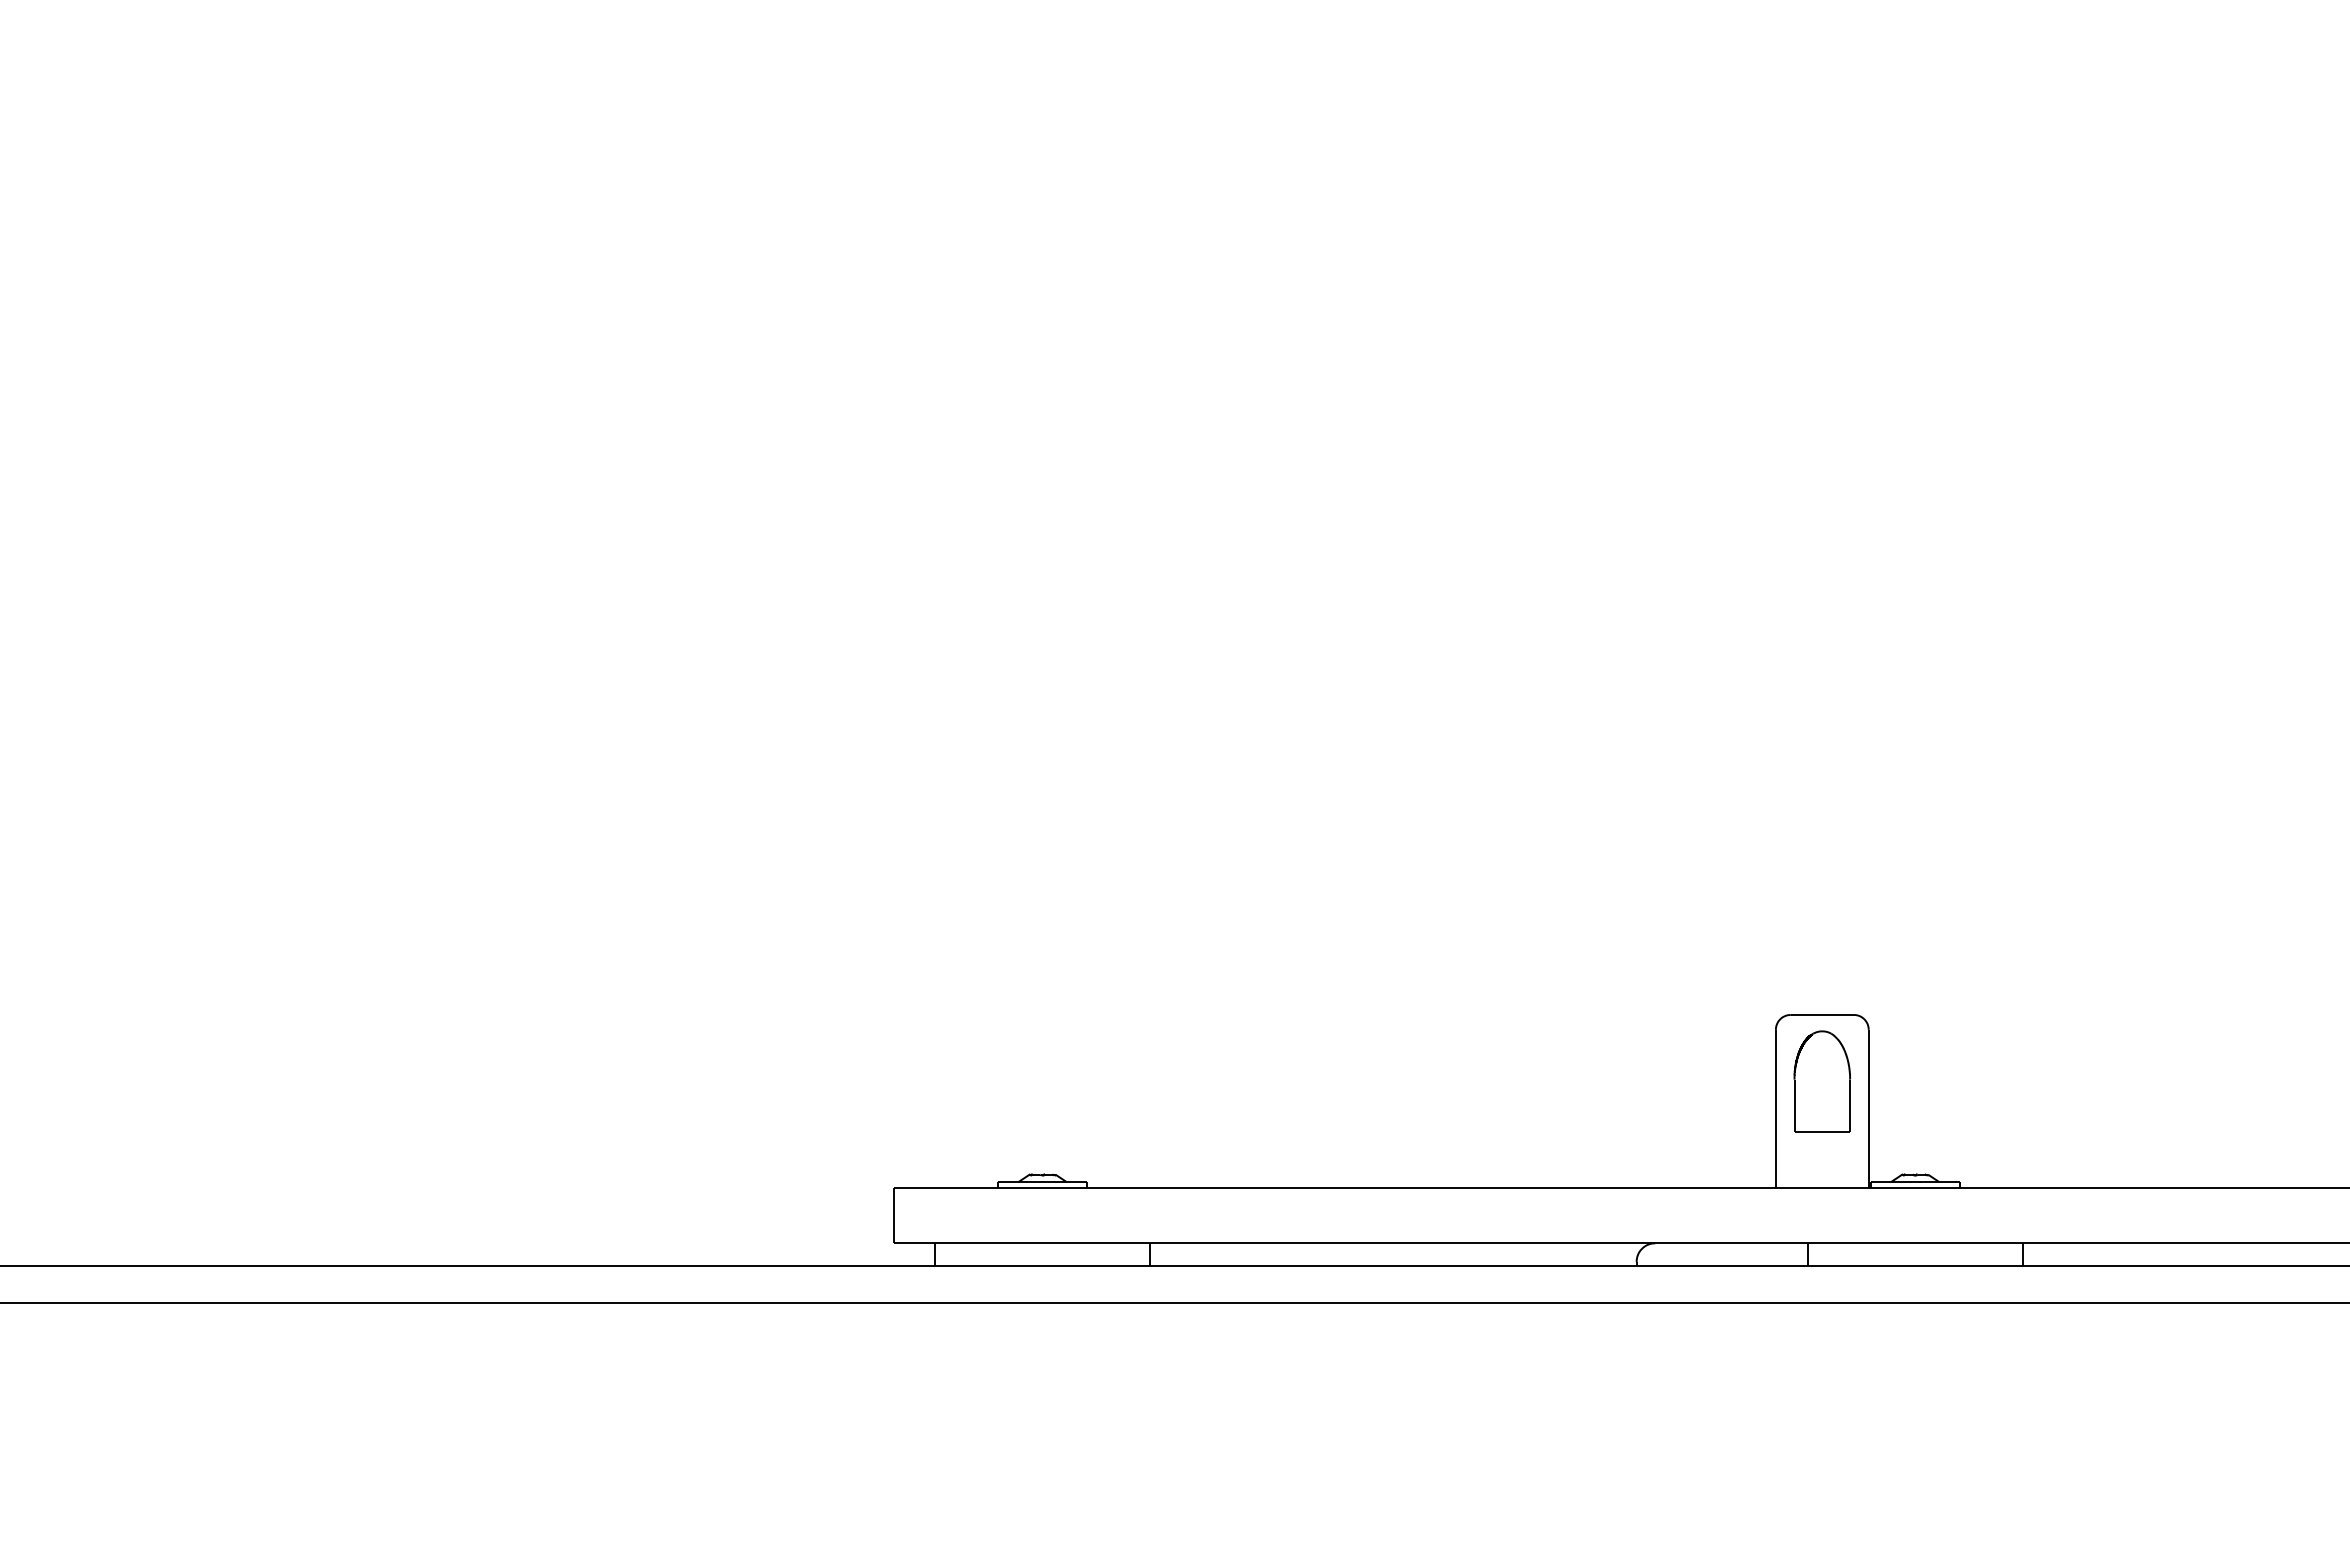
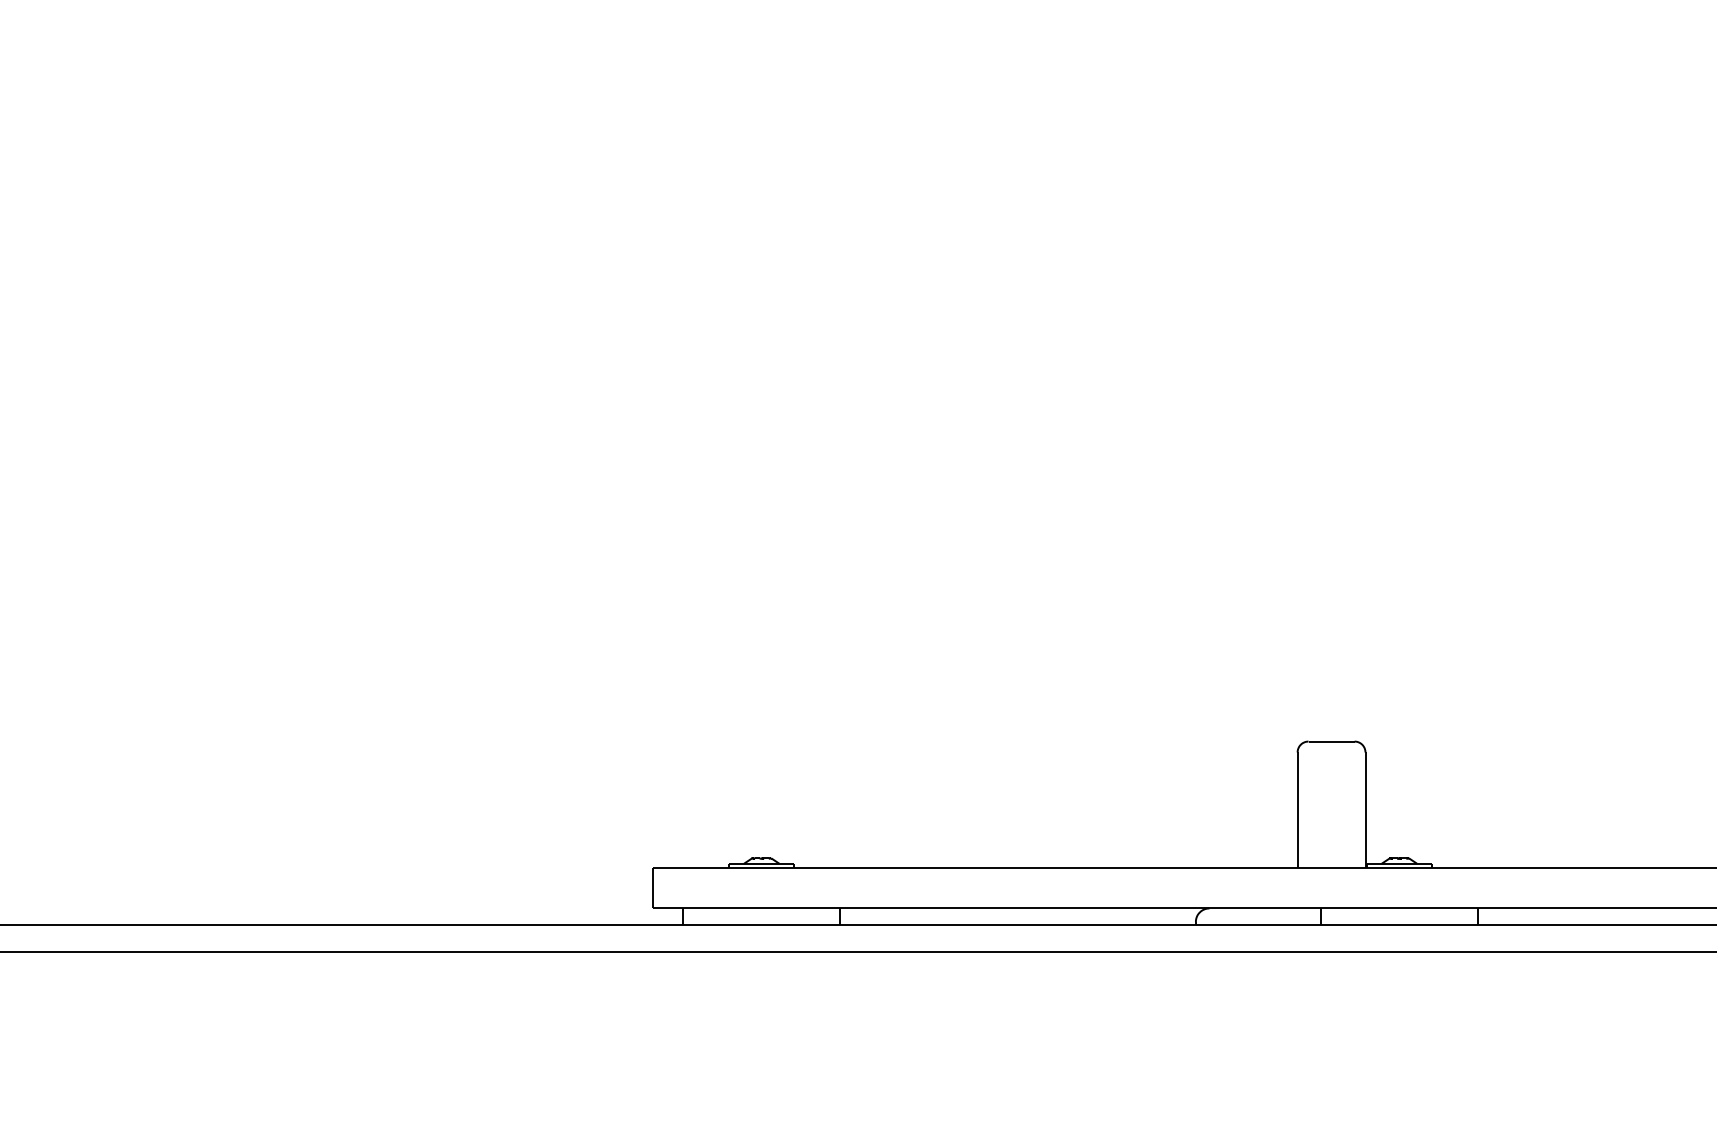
part: (1821, 1081) -> (1330, 790), removed

